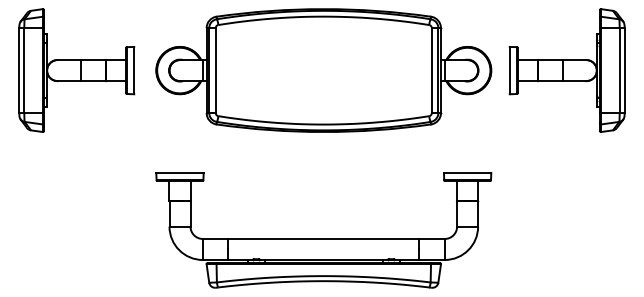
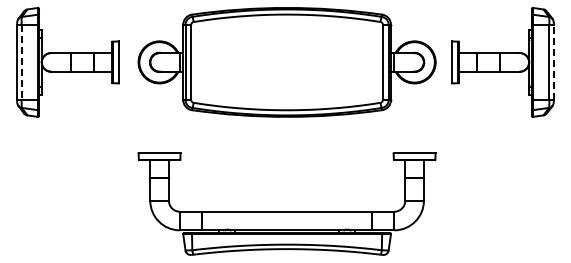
line: (24, 70) -> (21, 62), solid -> dashed
line: (624, 70) -> (553, 62), solid -> dashed

